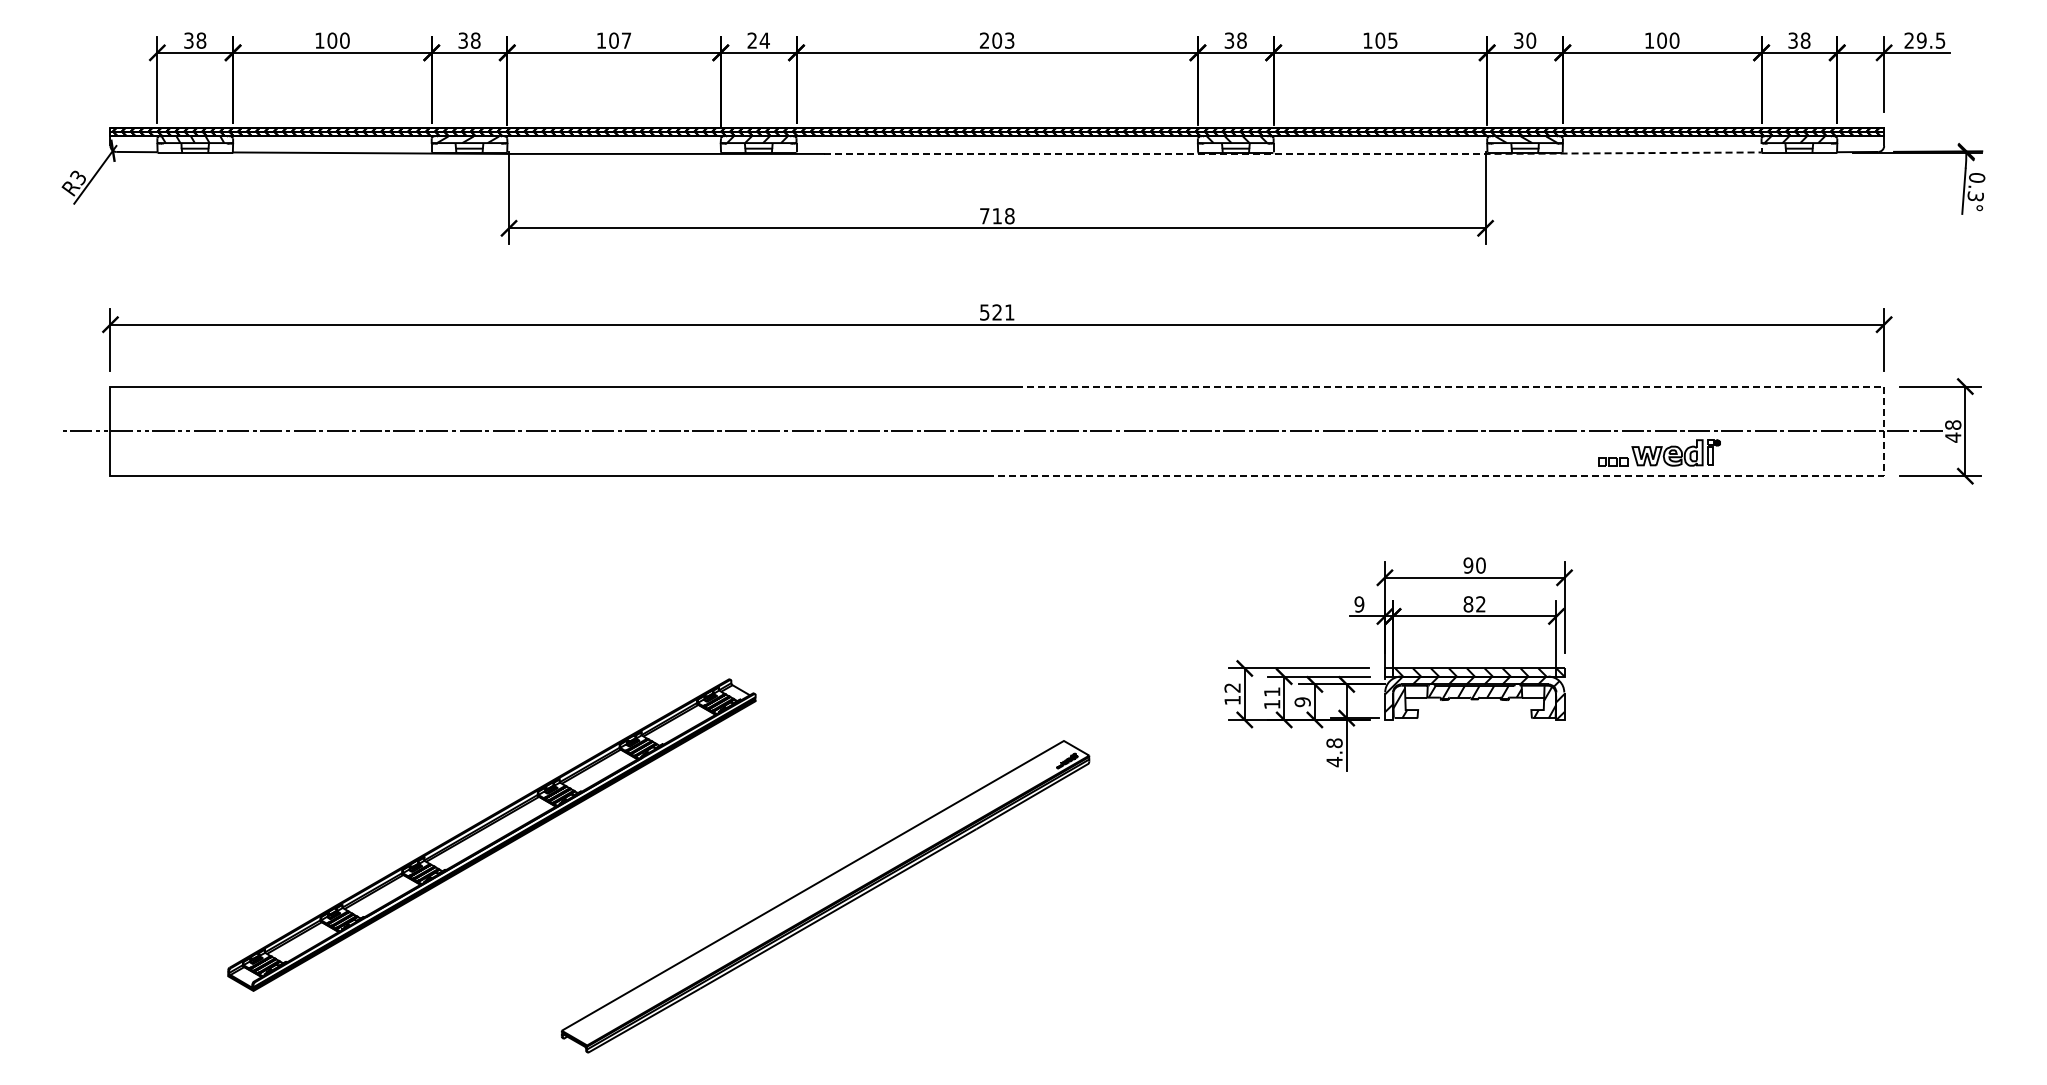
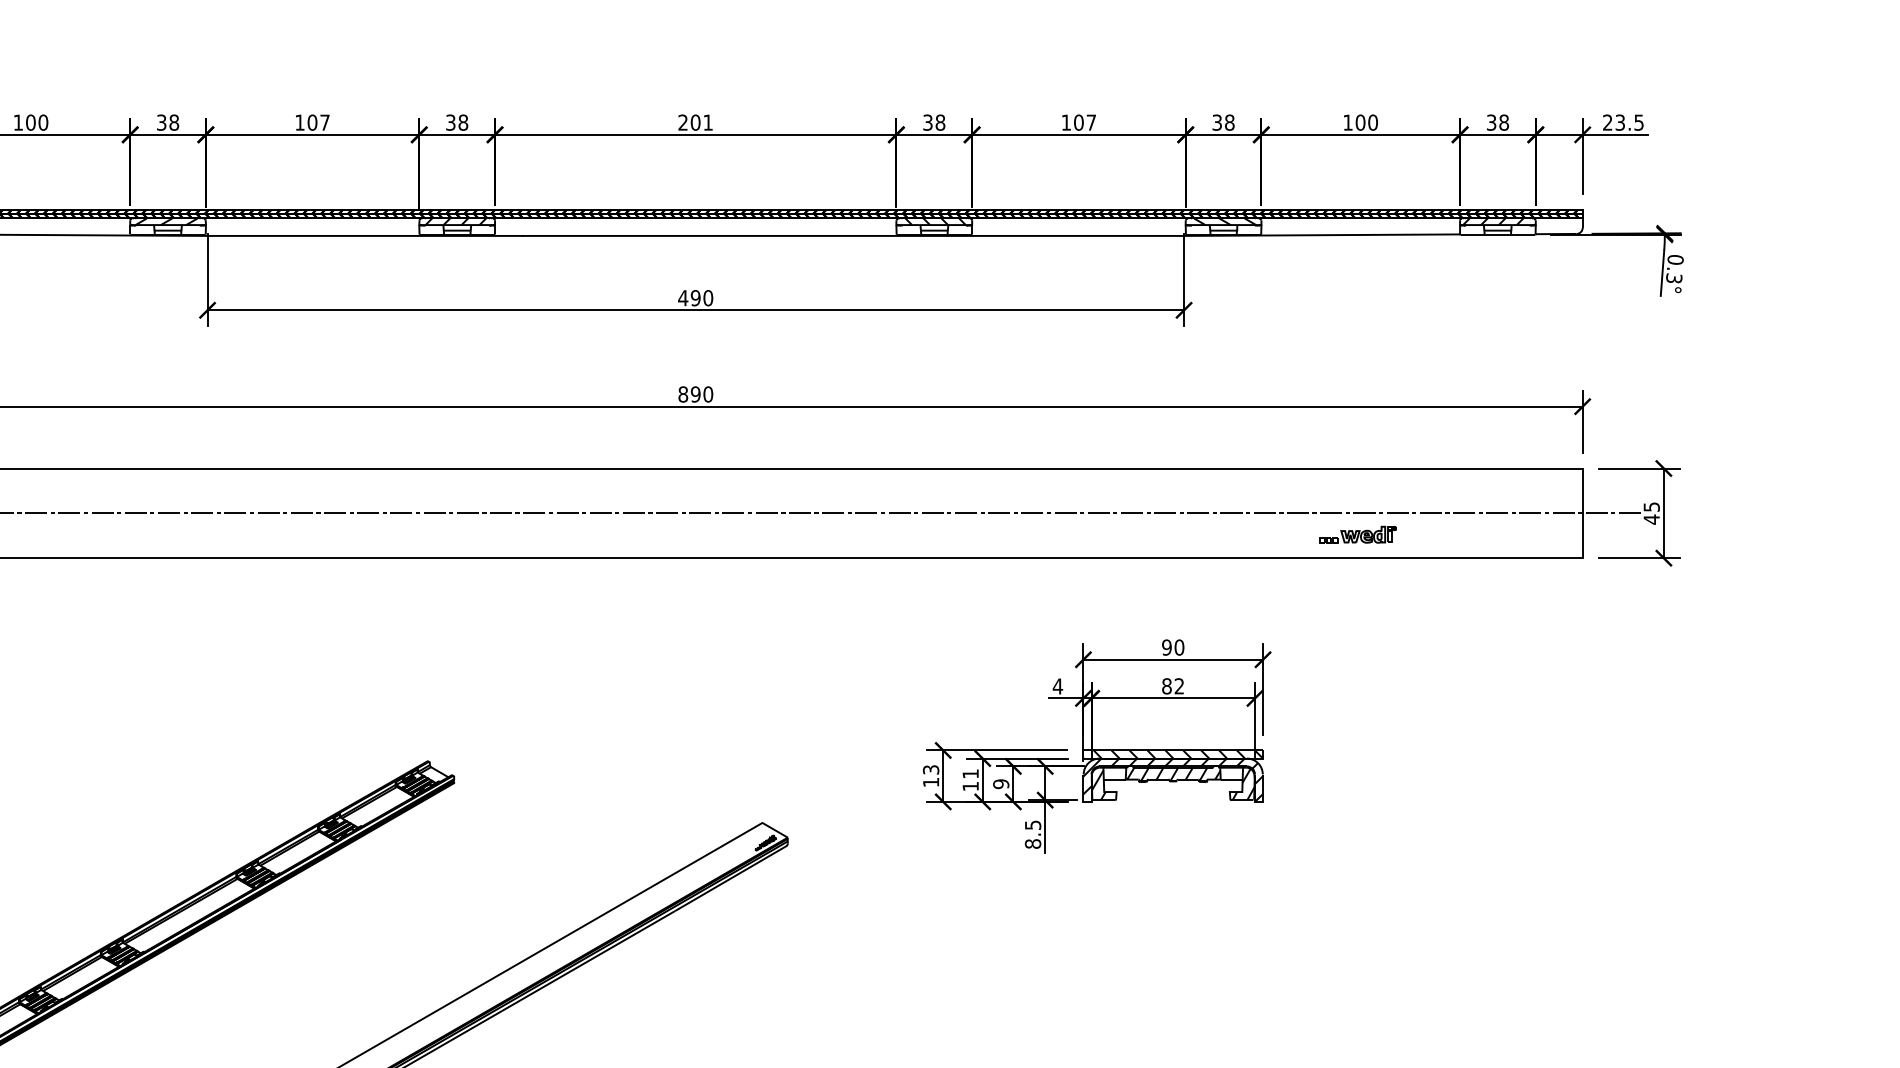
text: (758, 40) -> (457, 122), 24 -> 38
text: (1009, 40) -> (708, 122), 203 -> 201
text: (1392, 40) -> (1091, 122), 105 -> 107
text: (1531, 40) -> (1230, 122), 30 -> 38
text: (1921, 40) -> (1620, 122), 29.5 -> 23.5
line: (1299, 153) -> (998, 235), dashed -> solid
text: (996, 216) -> (695, 298), 718 -> 490
text: (997, 312) -> (696, 394), 521 -> 890
text: (1953, 424) -> (1652, 506), 48 -> 45
line: (1884, 443) -> (1583, 525), dashed -> solid
part: (1659, 452) -> (1358, 534), size x0.62
text: (1359, 604) -> (1058, 686), 9 -> 4
text: (1232, 687) -> (931, 769), 12 -> 13
text: (1334, 752) -> (1033, 834), 4.8 -> 8.5

